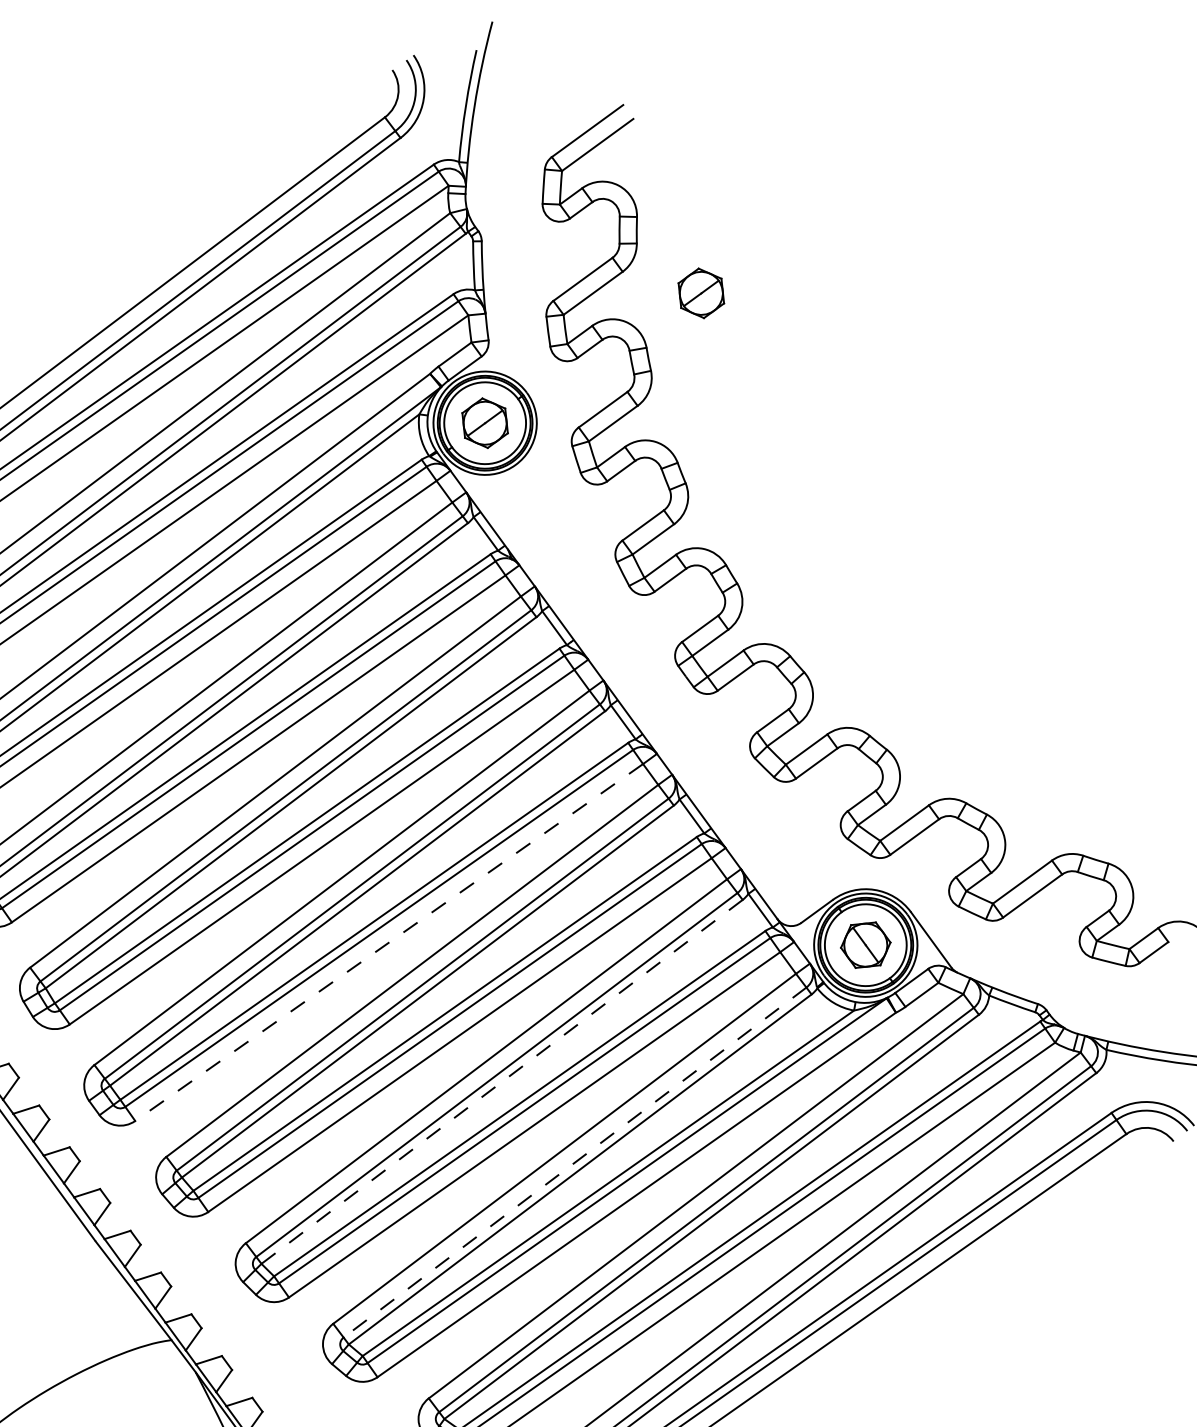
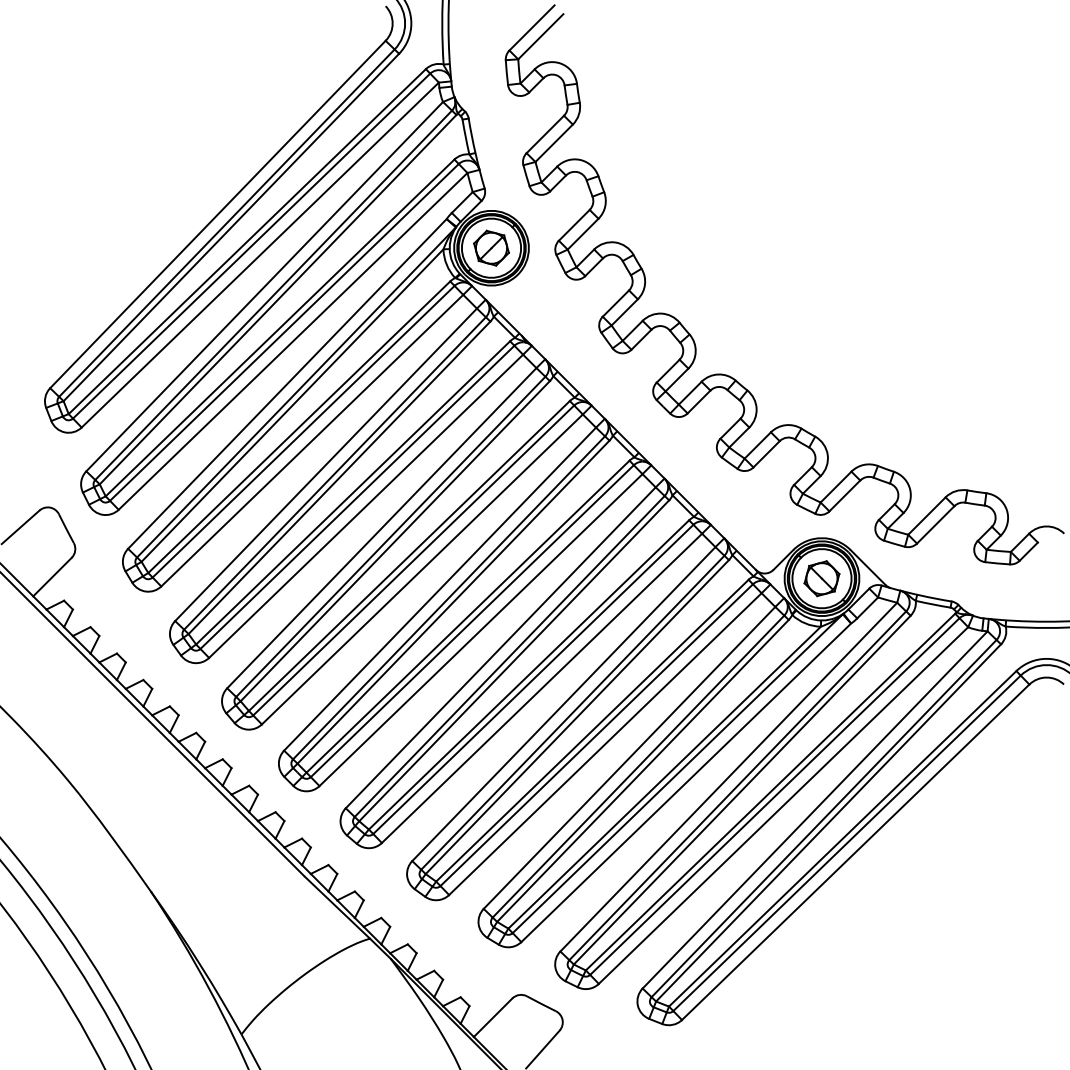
part: (701, 292) -> (631, 130), removed
line: (389, 943) -> (481, 630), dashed -> solid
line: (502, 1082) -> (577, 717), dashed -> solid
line: (575, 1162) -> (638, 766), dashed -> solid

